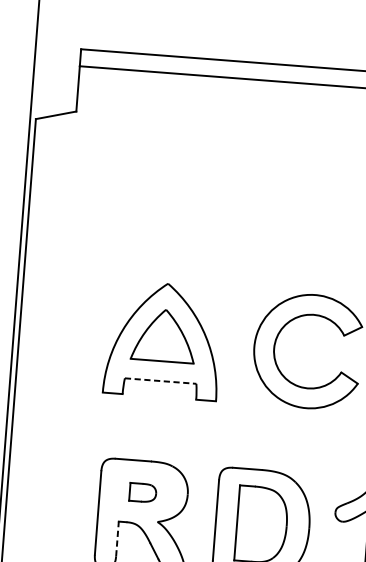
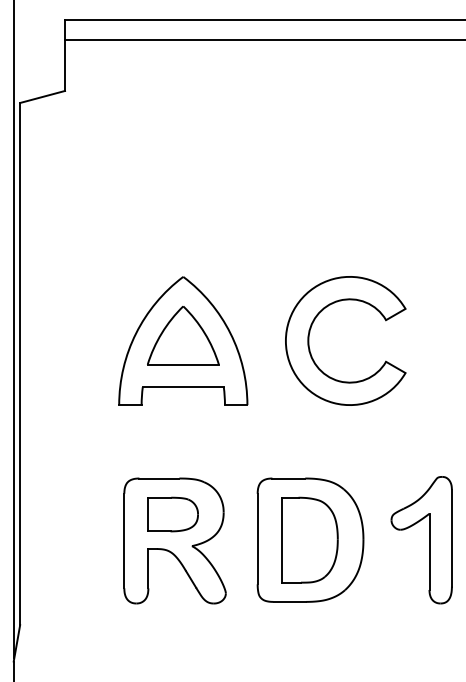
line: (160, 381) -> (183, 387), dashed -> solid
part: (142, 492) -> (172, 514), size x1.67
line: (117, 538) -> (148, 568), dashed -> solid

